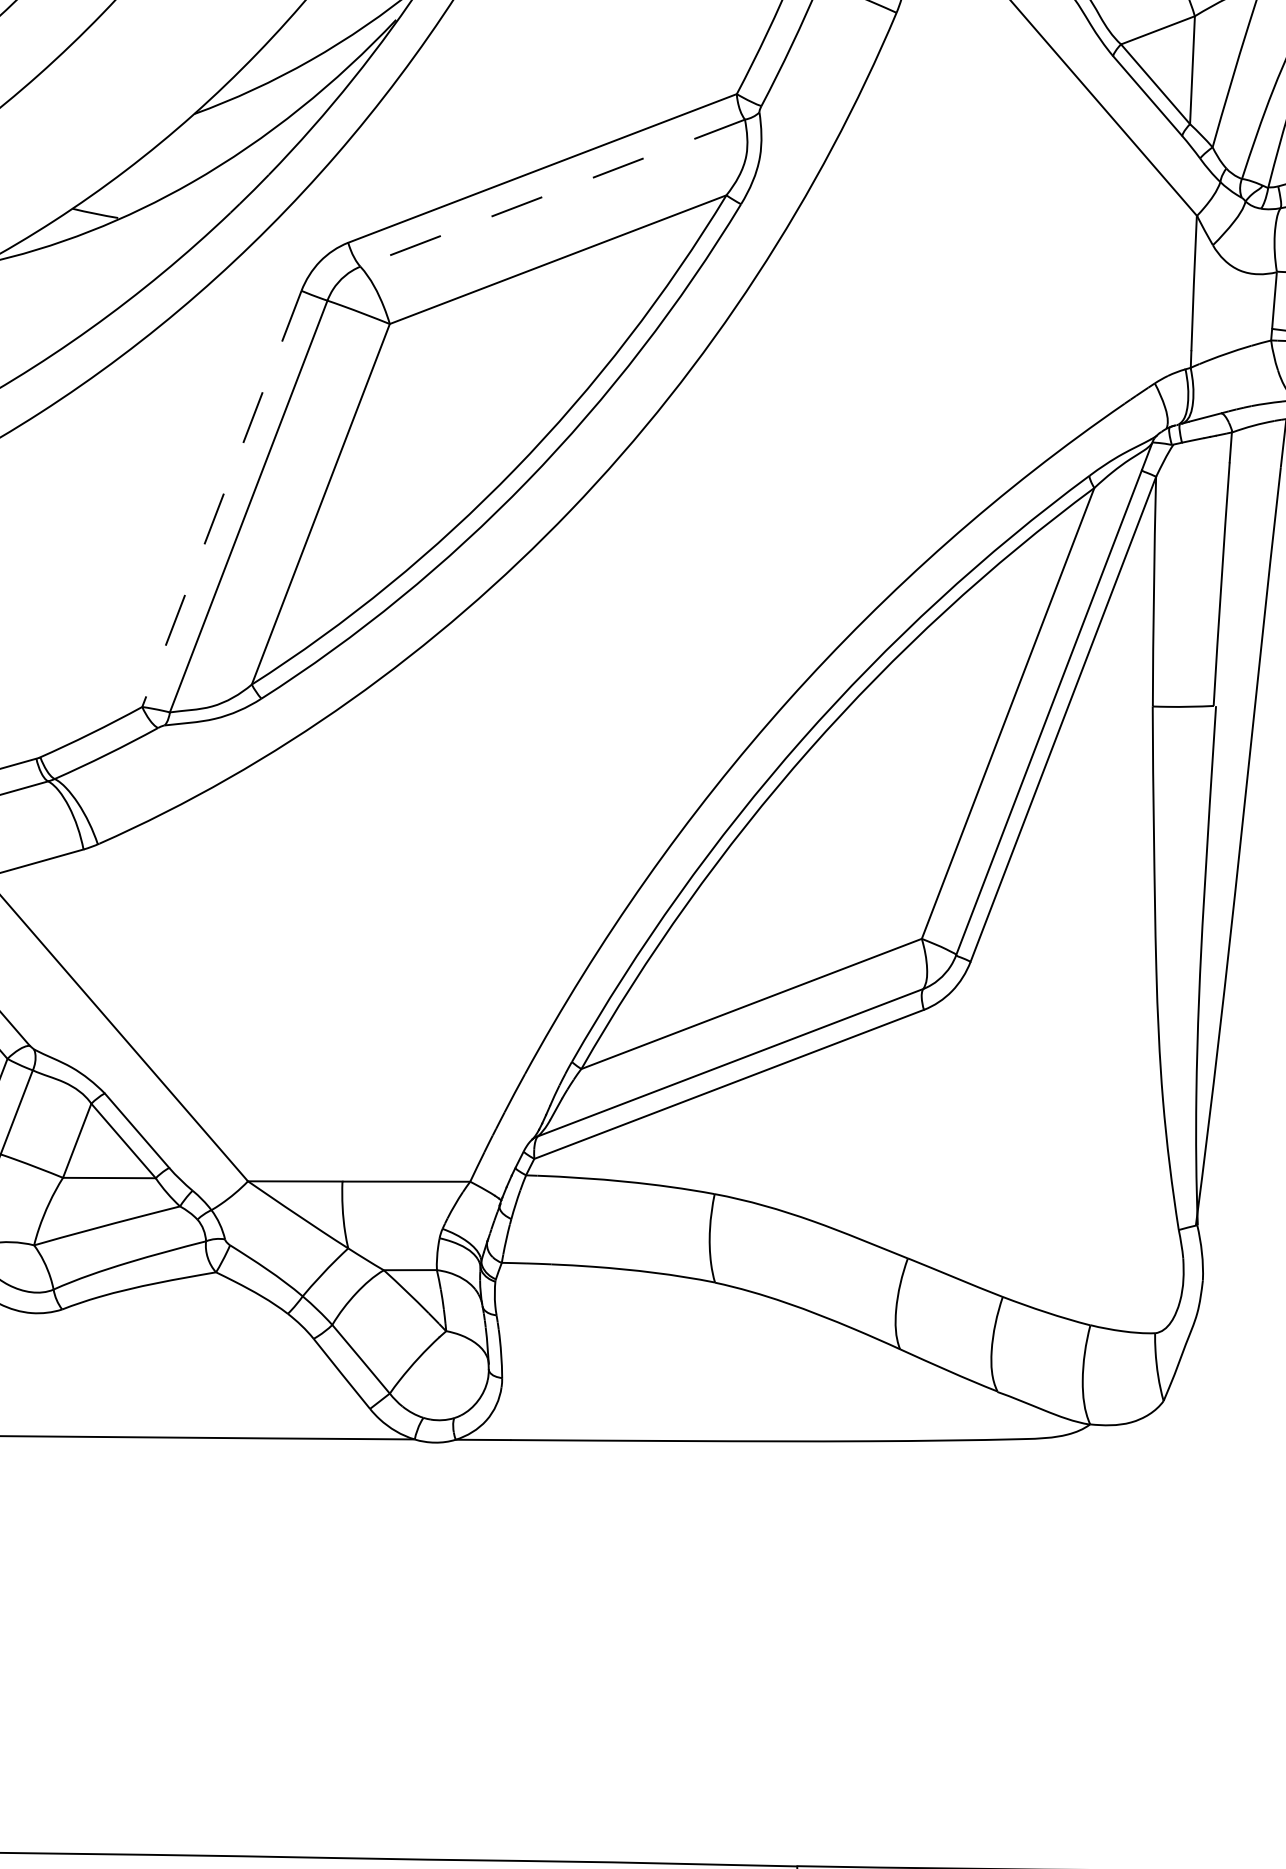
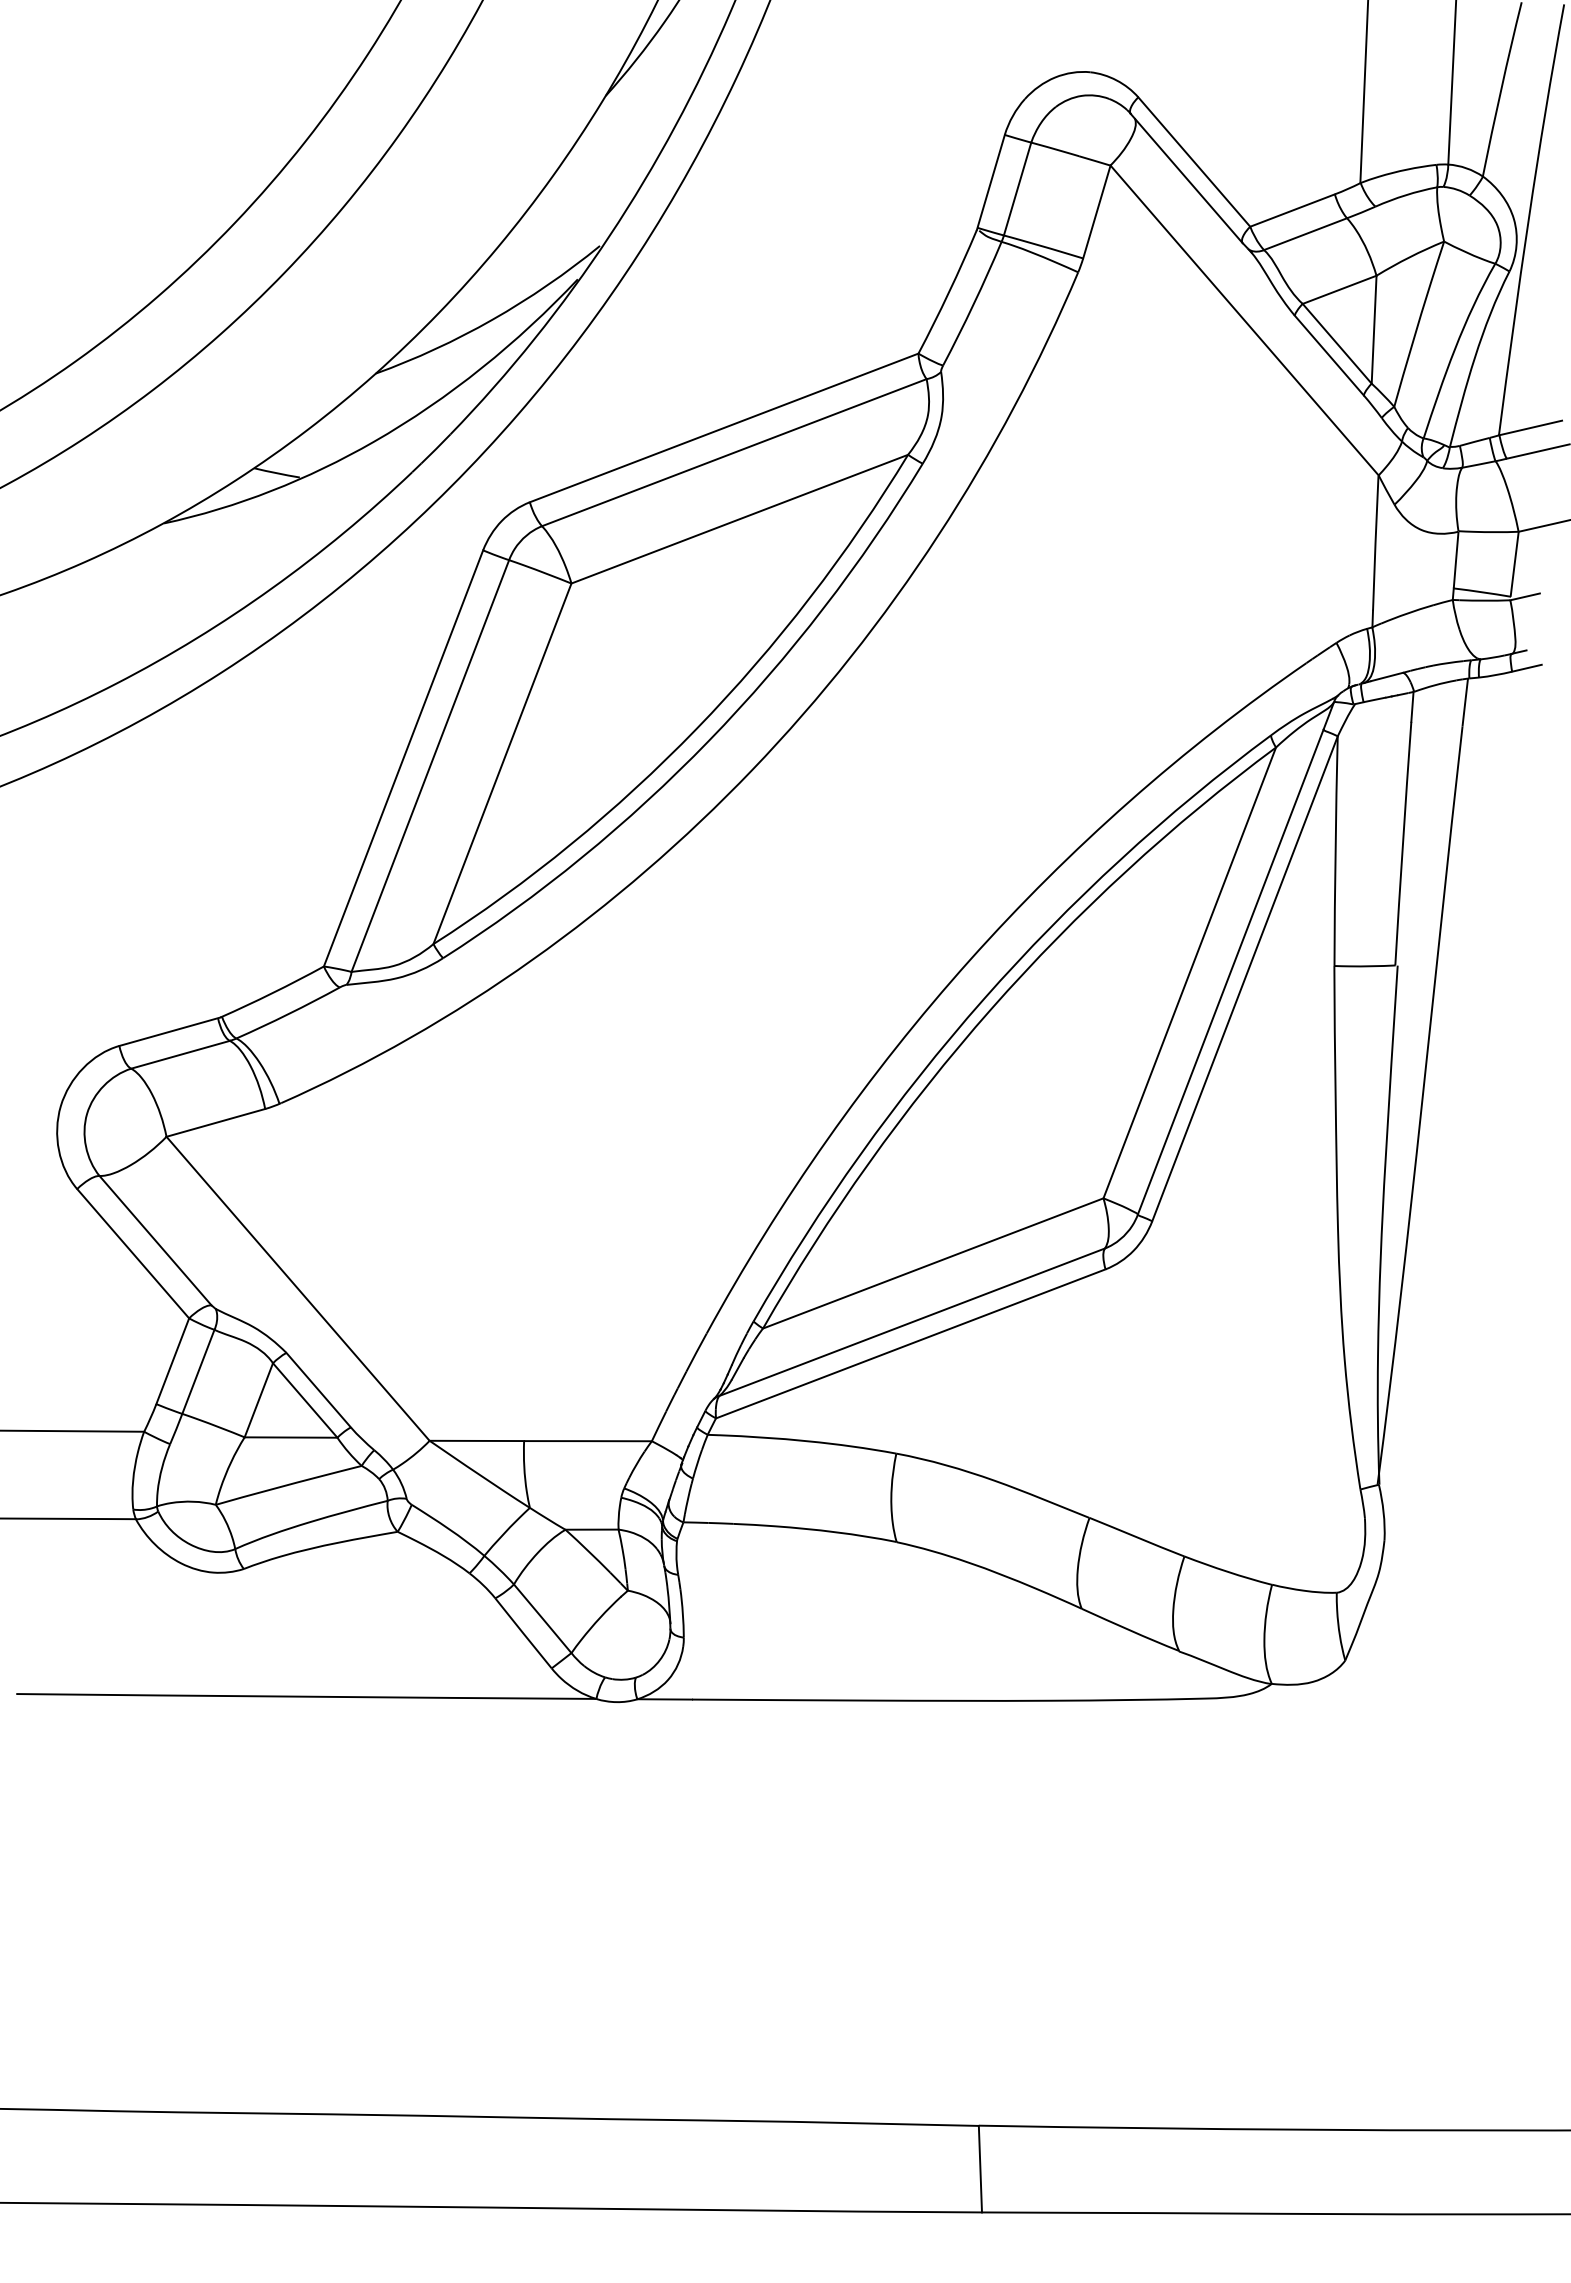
line: (552, 193) -> (734, 452), dashed -> solid
line: (221, 499) -> (403, 758), dashed -> solid

